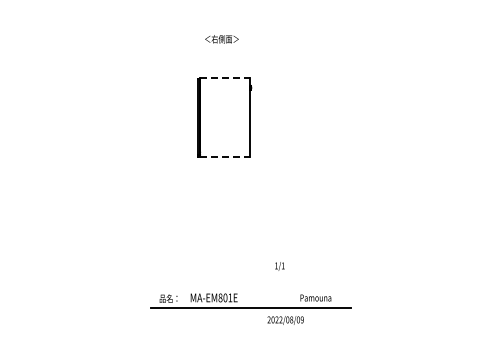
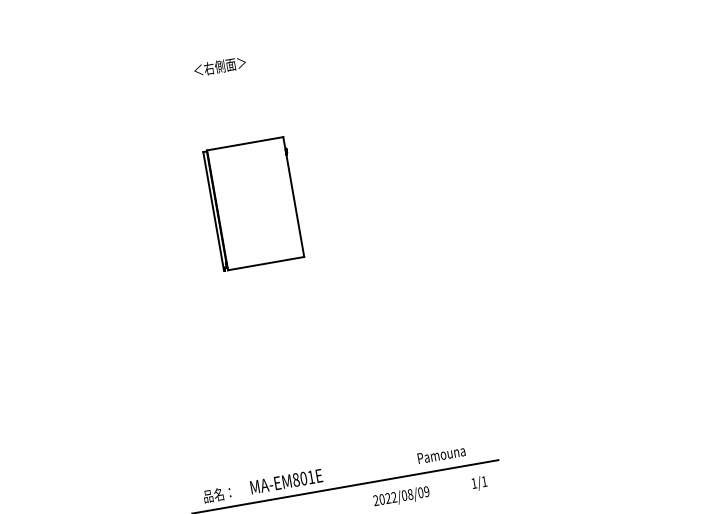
text: (221, 39) -> (219, 67), moved
line: (225, 78) -> (245, 144), dashed -> solid
line: (225, 156) -> (266, 263), dashed -> solid
text: (279, 266) -> (478, 483), moved

